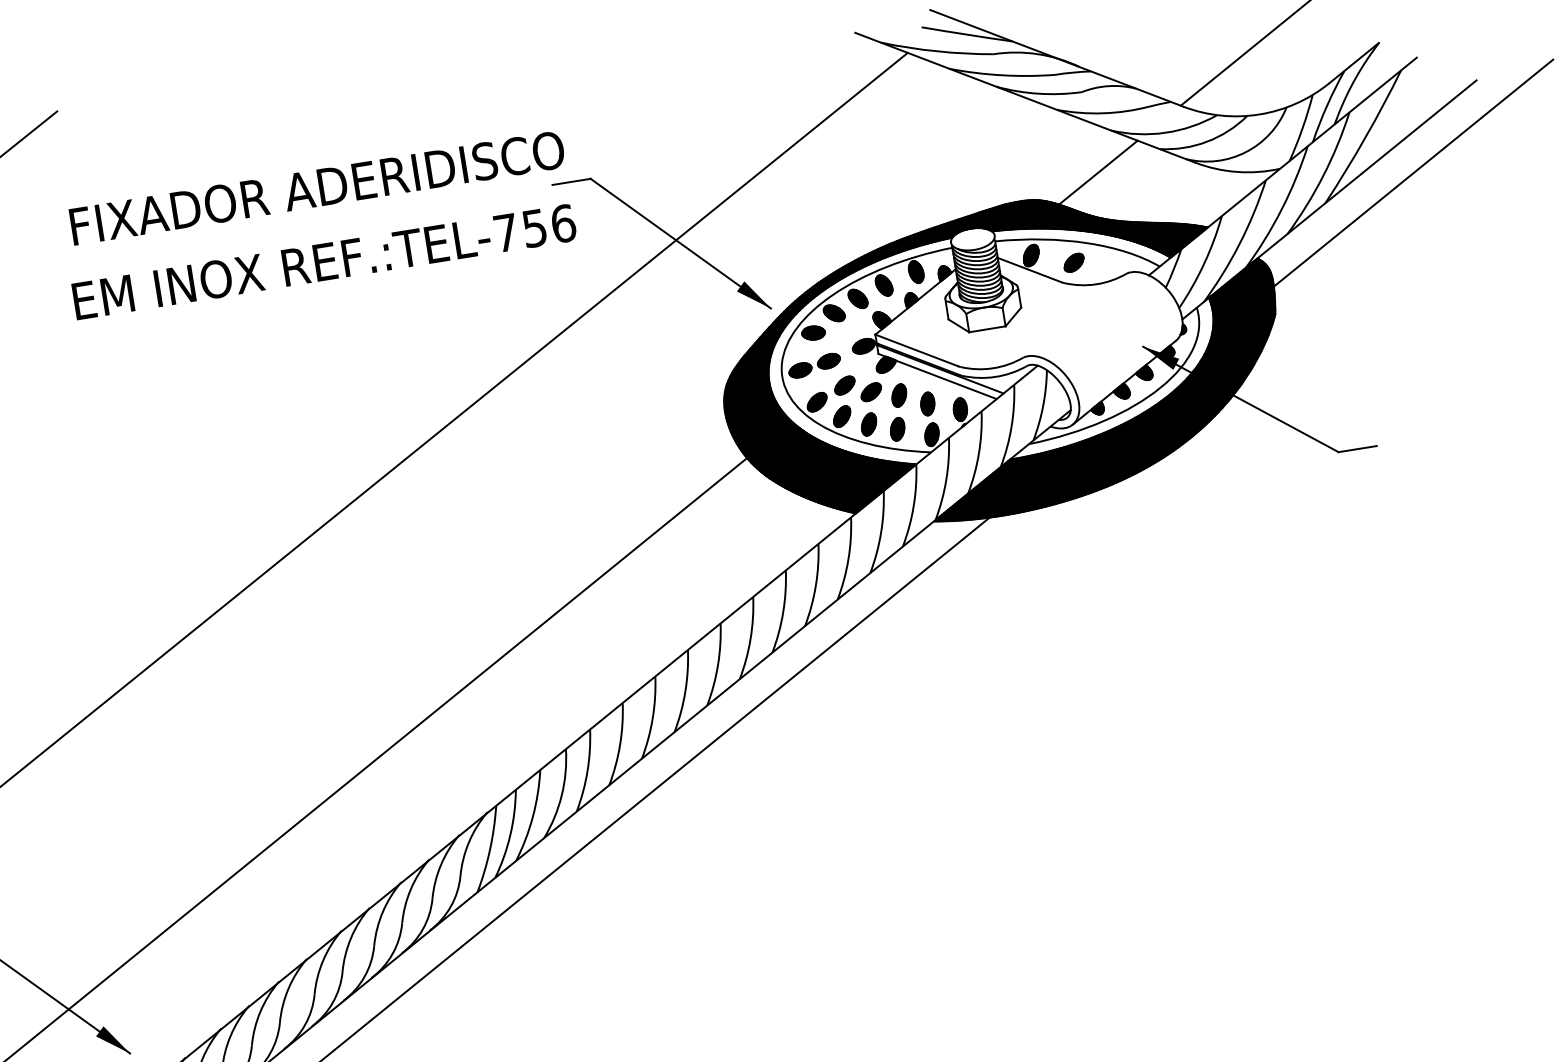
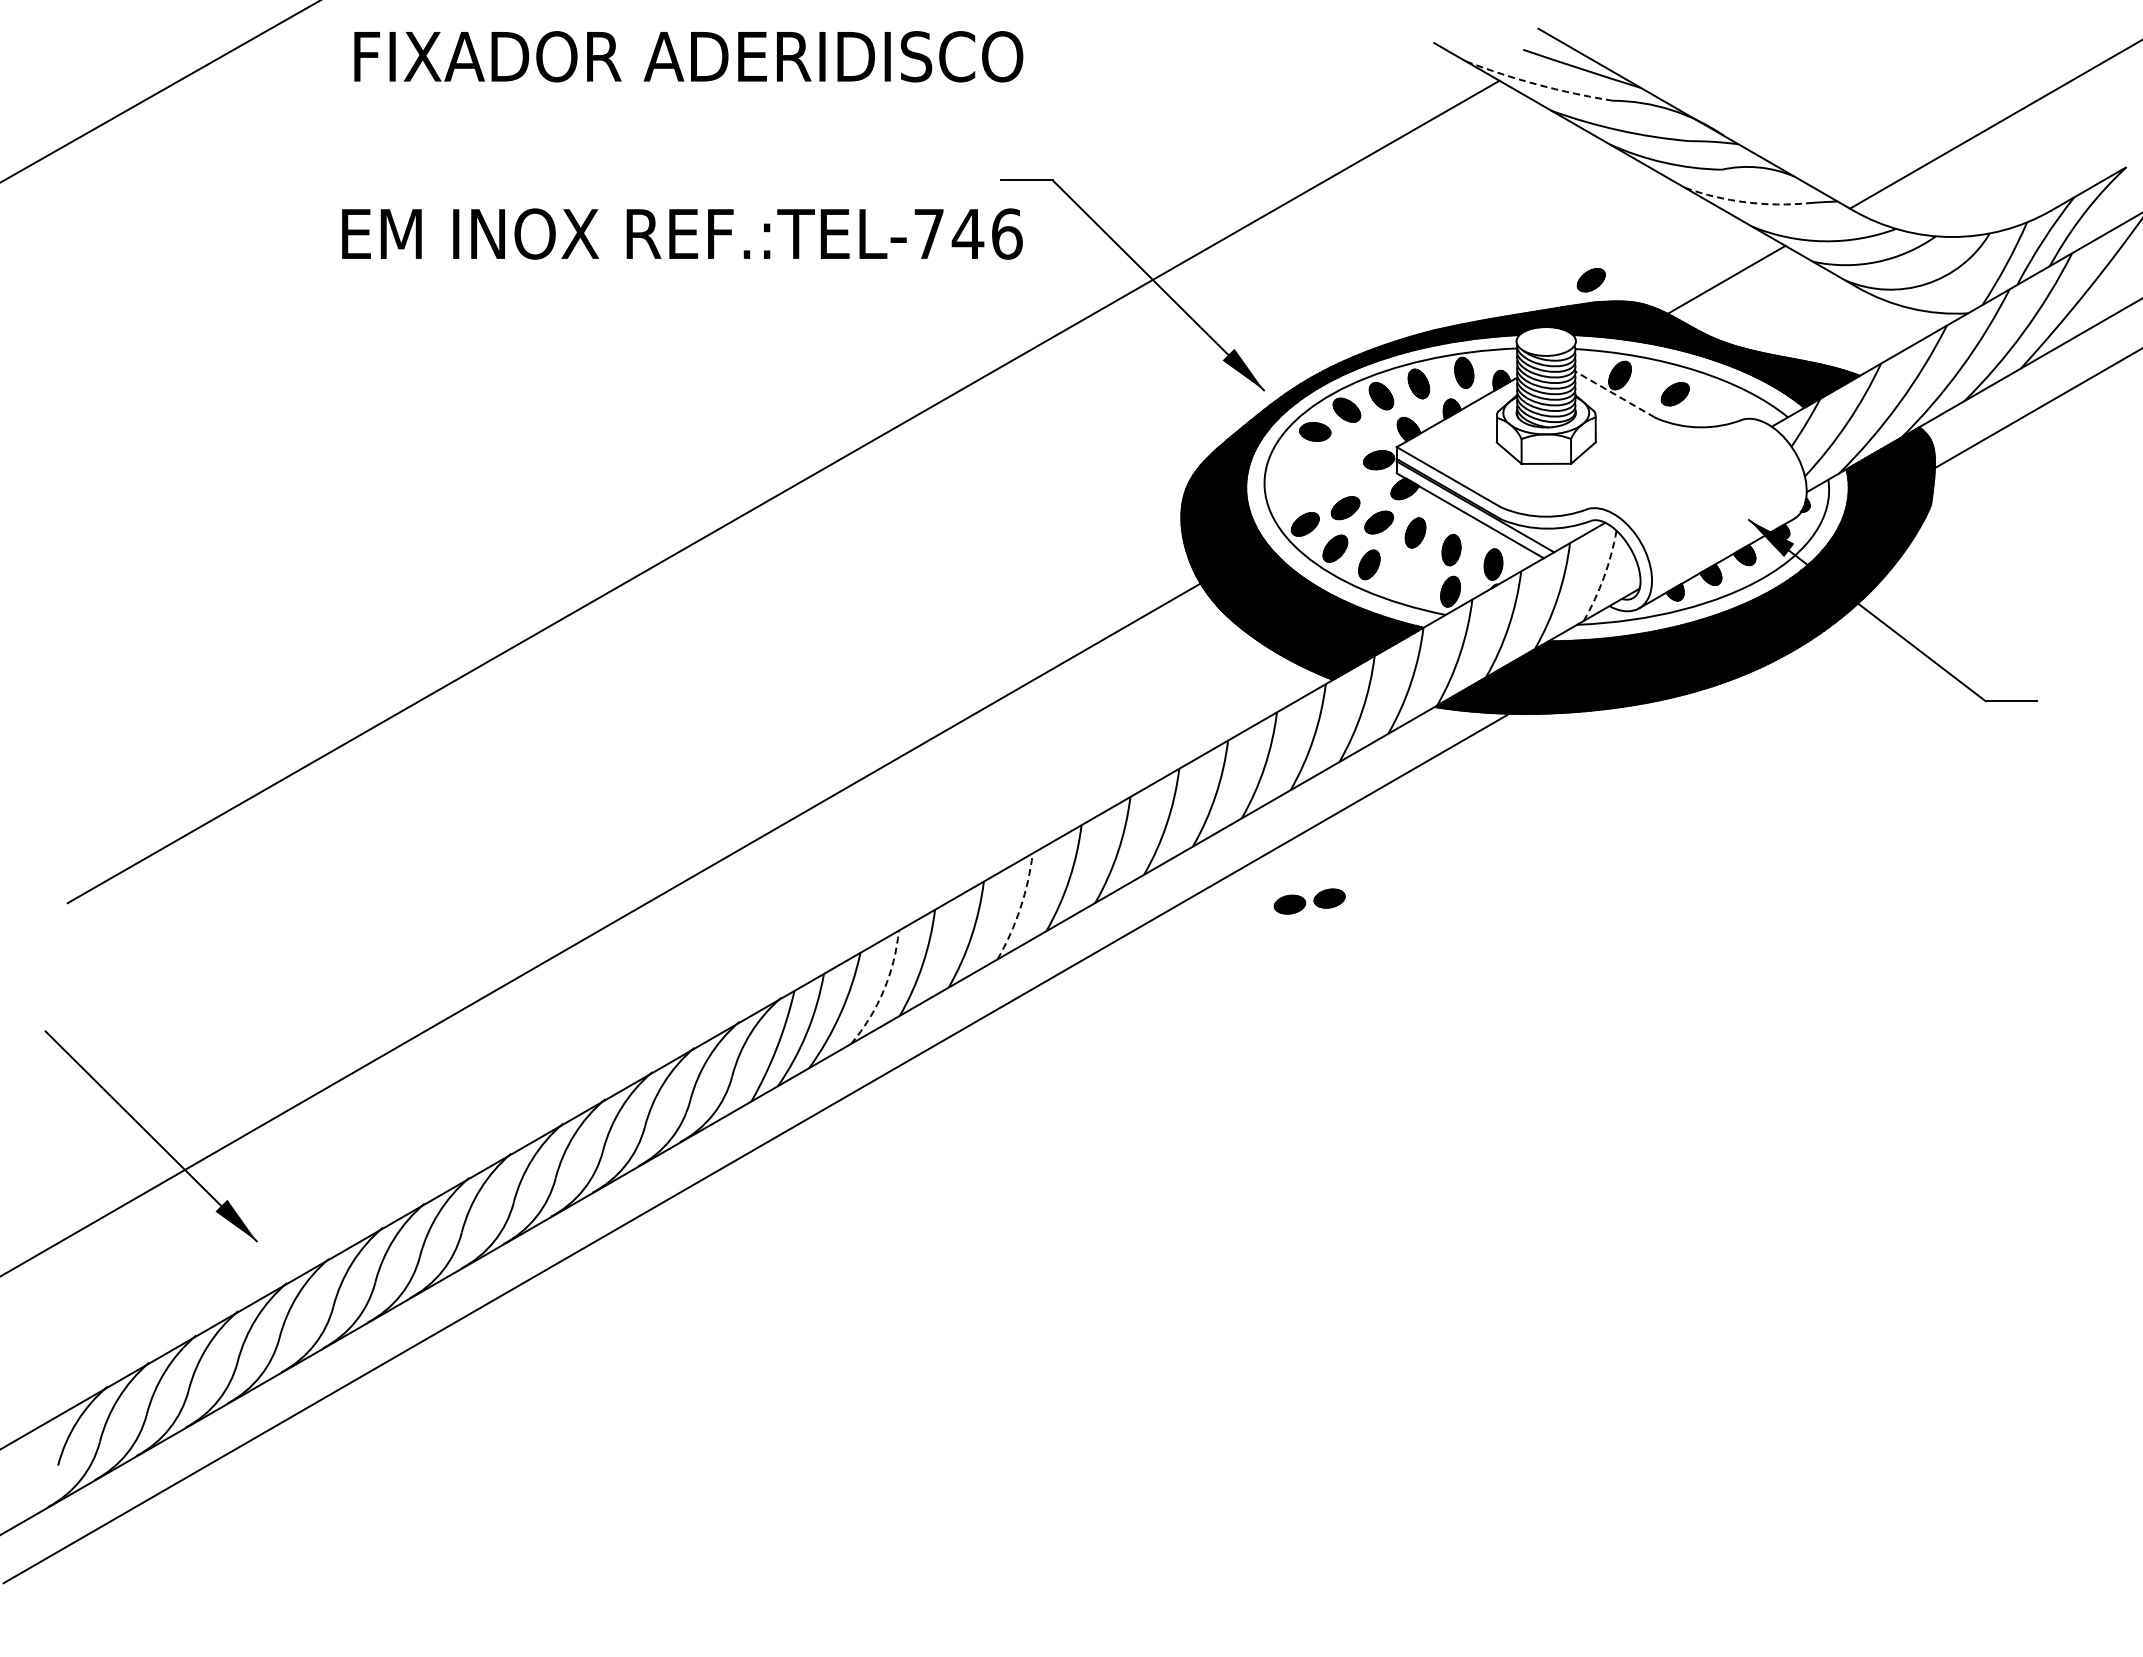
arc: (936, 51) -> (1538, 84), solid -> dashed
arc: (1103, 113) -> (1746, 202), solid -> dashed
text: (317, 188) -> (688, 56), moved
part: (998, 189) -> (1590, 280), added
text: (534, 228) -> (967, 234), REF.:TEL-756 -> REF.:TEL-746
line: (1030, 270) -> (1615, 394), solid -> dashed
part: (814, 365) -> (1309, 901), moved
arc: (1043, 406) -> (1604, 577), solid -> dashed
part: (897, 429) -> (1405, 577), removed
arc: (652, 718) -> (1020, 908), solid -> dashed
arc: (561, 795) -> (883, 991), solid -> dashed

